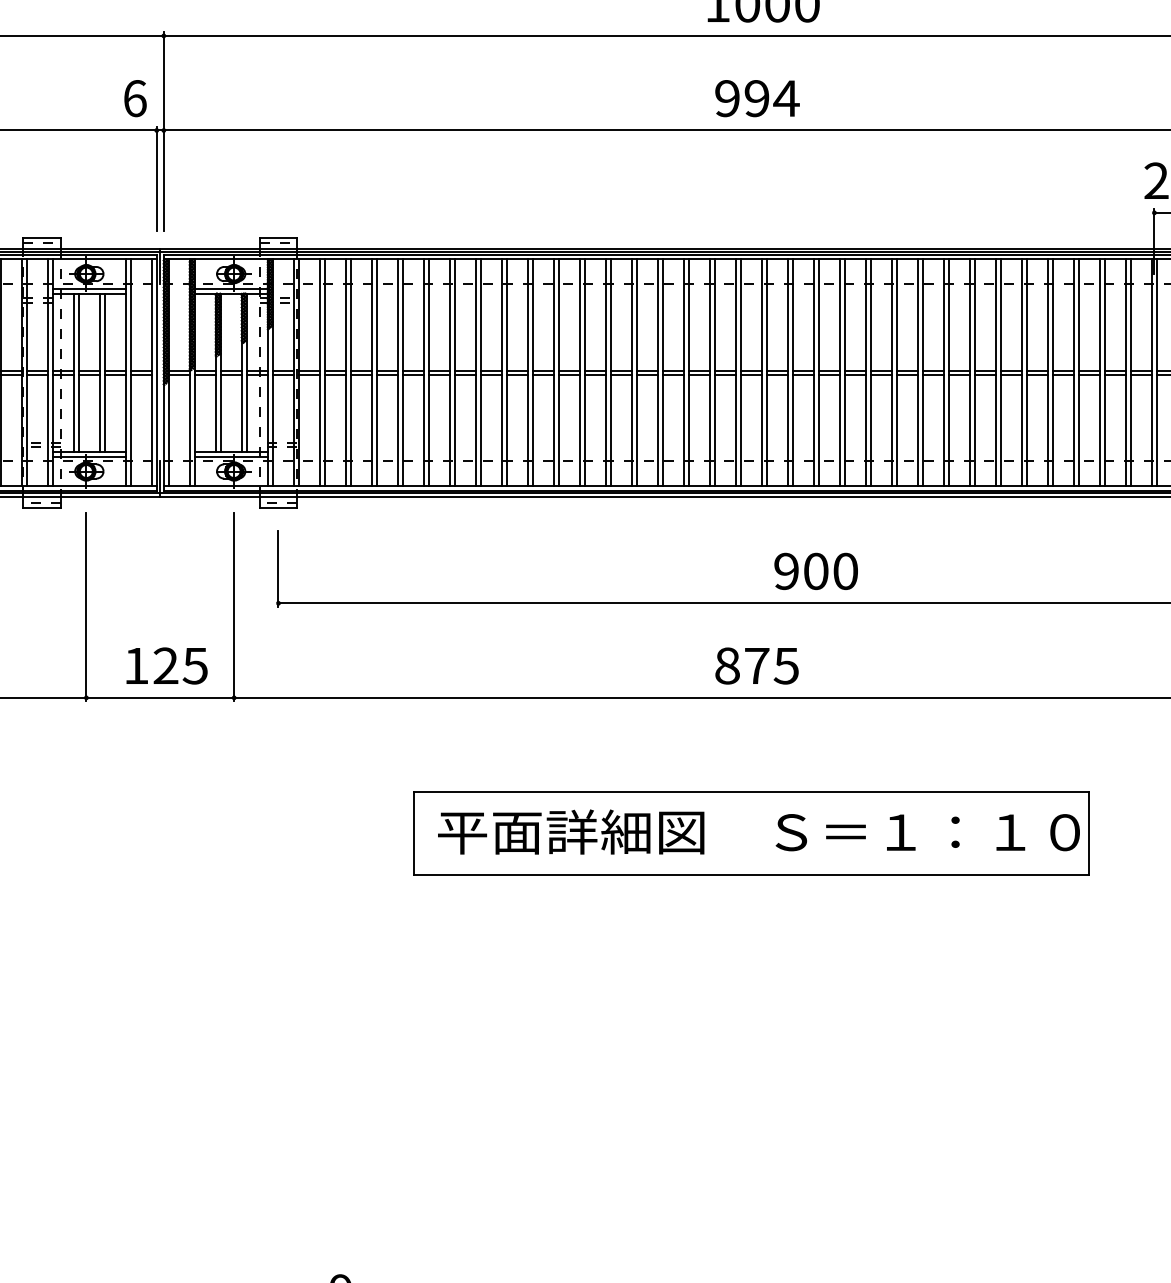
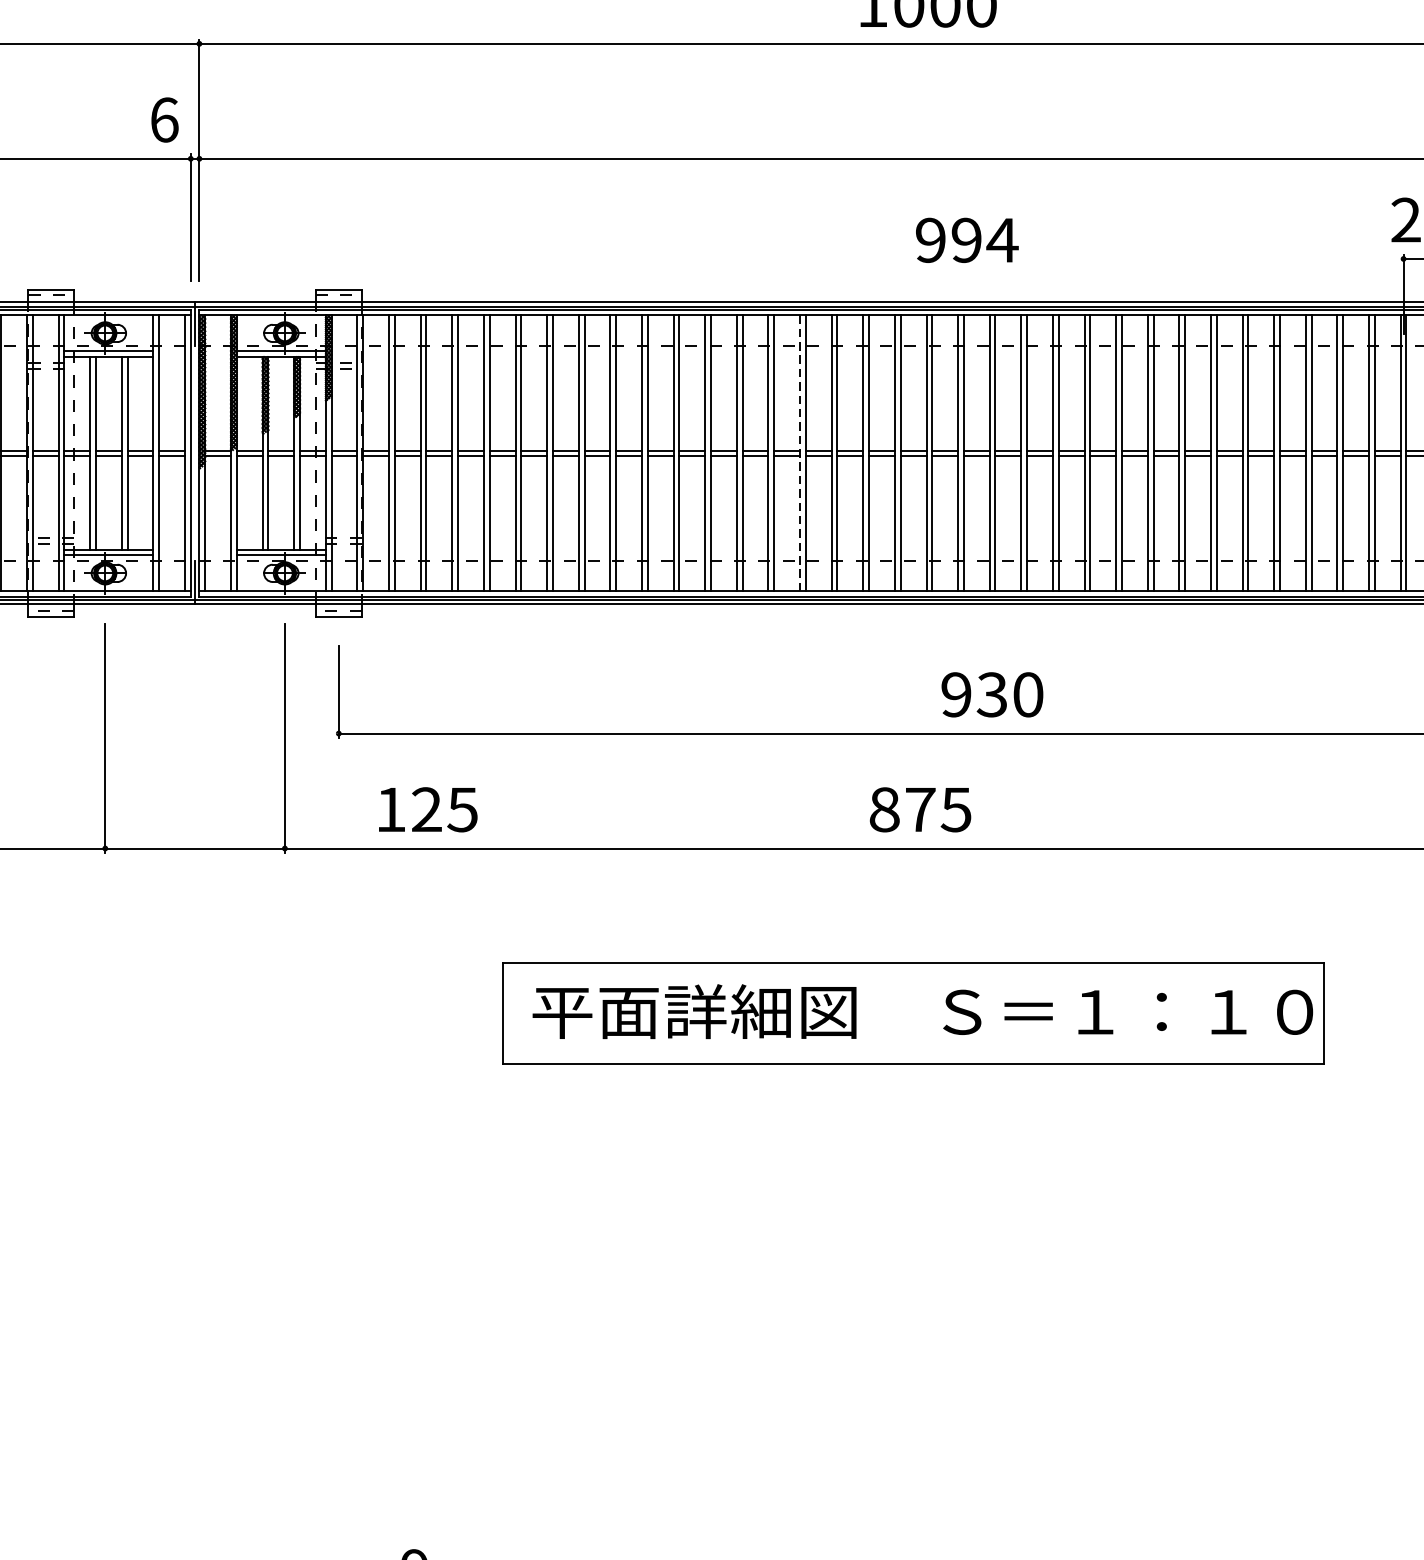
text: (757, 98) -> (967, 240), moved
line: (657, 372) -> (799, 453), solid -> dashed
text: (815, 570) -> (991, 693), 900 -> 930
text: (166, 665) -> (427, 809), moved

